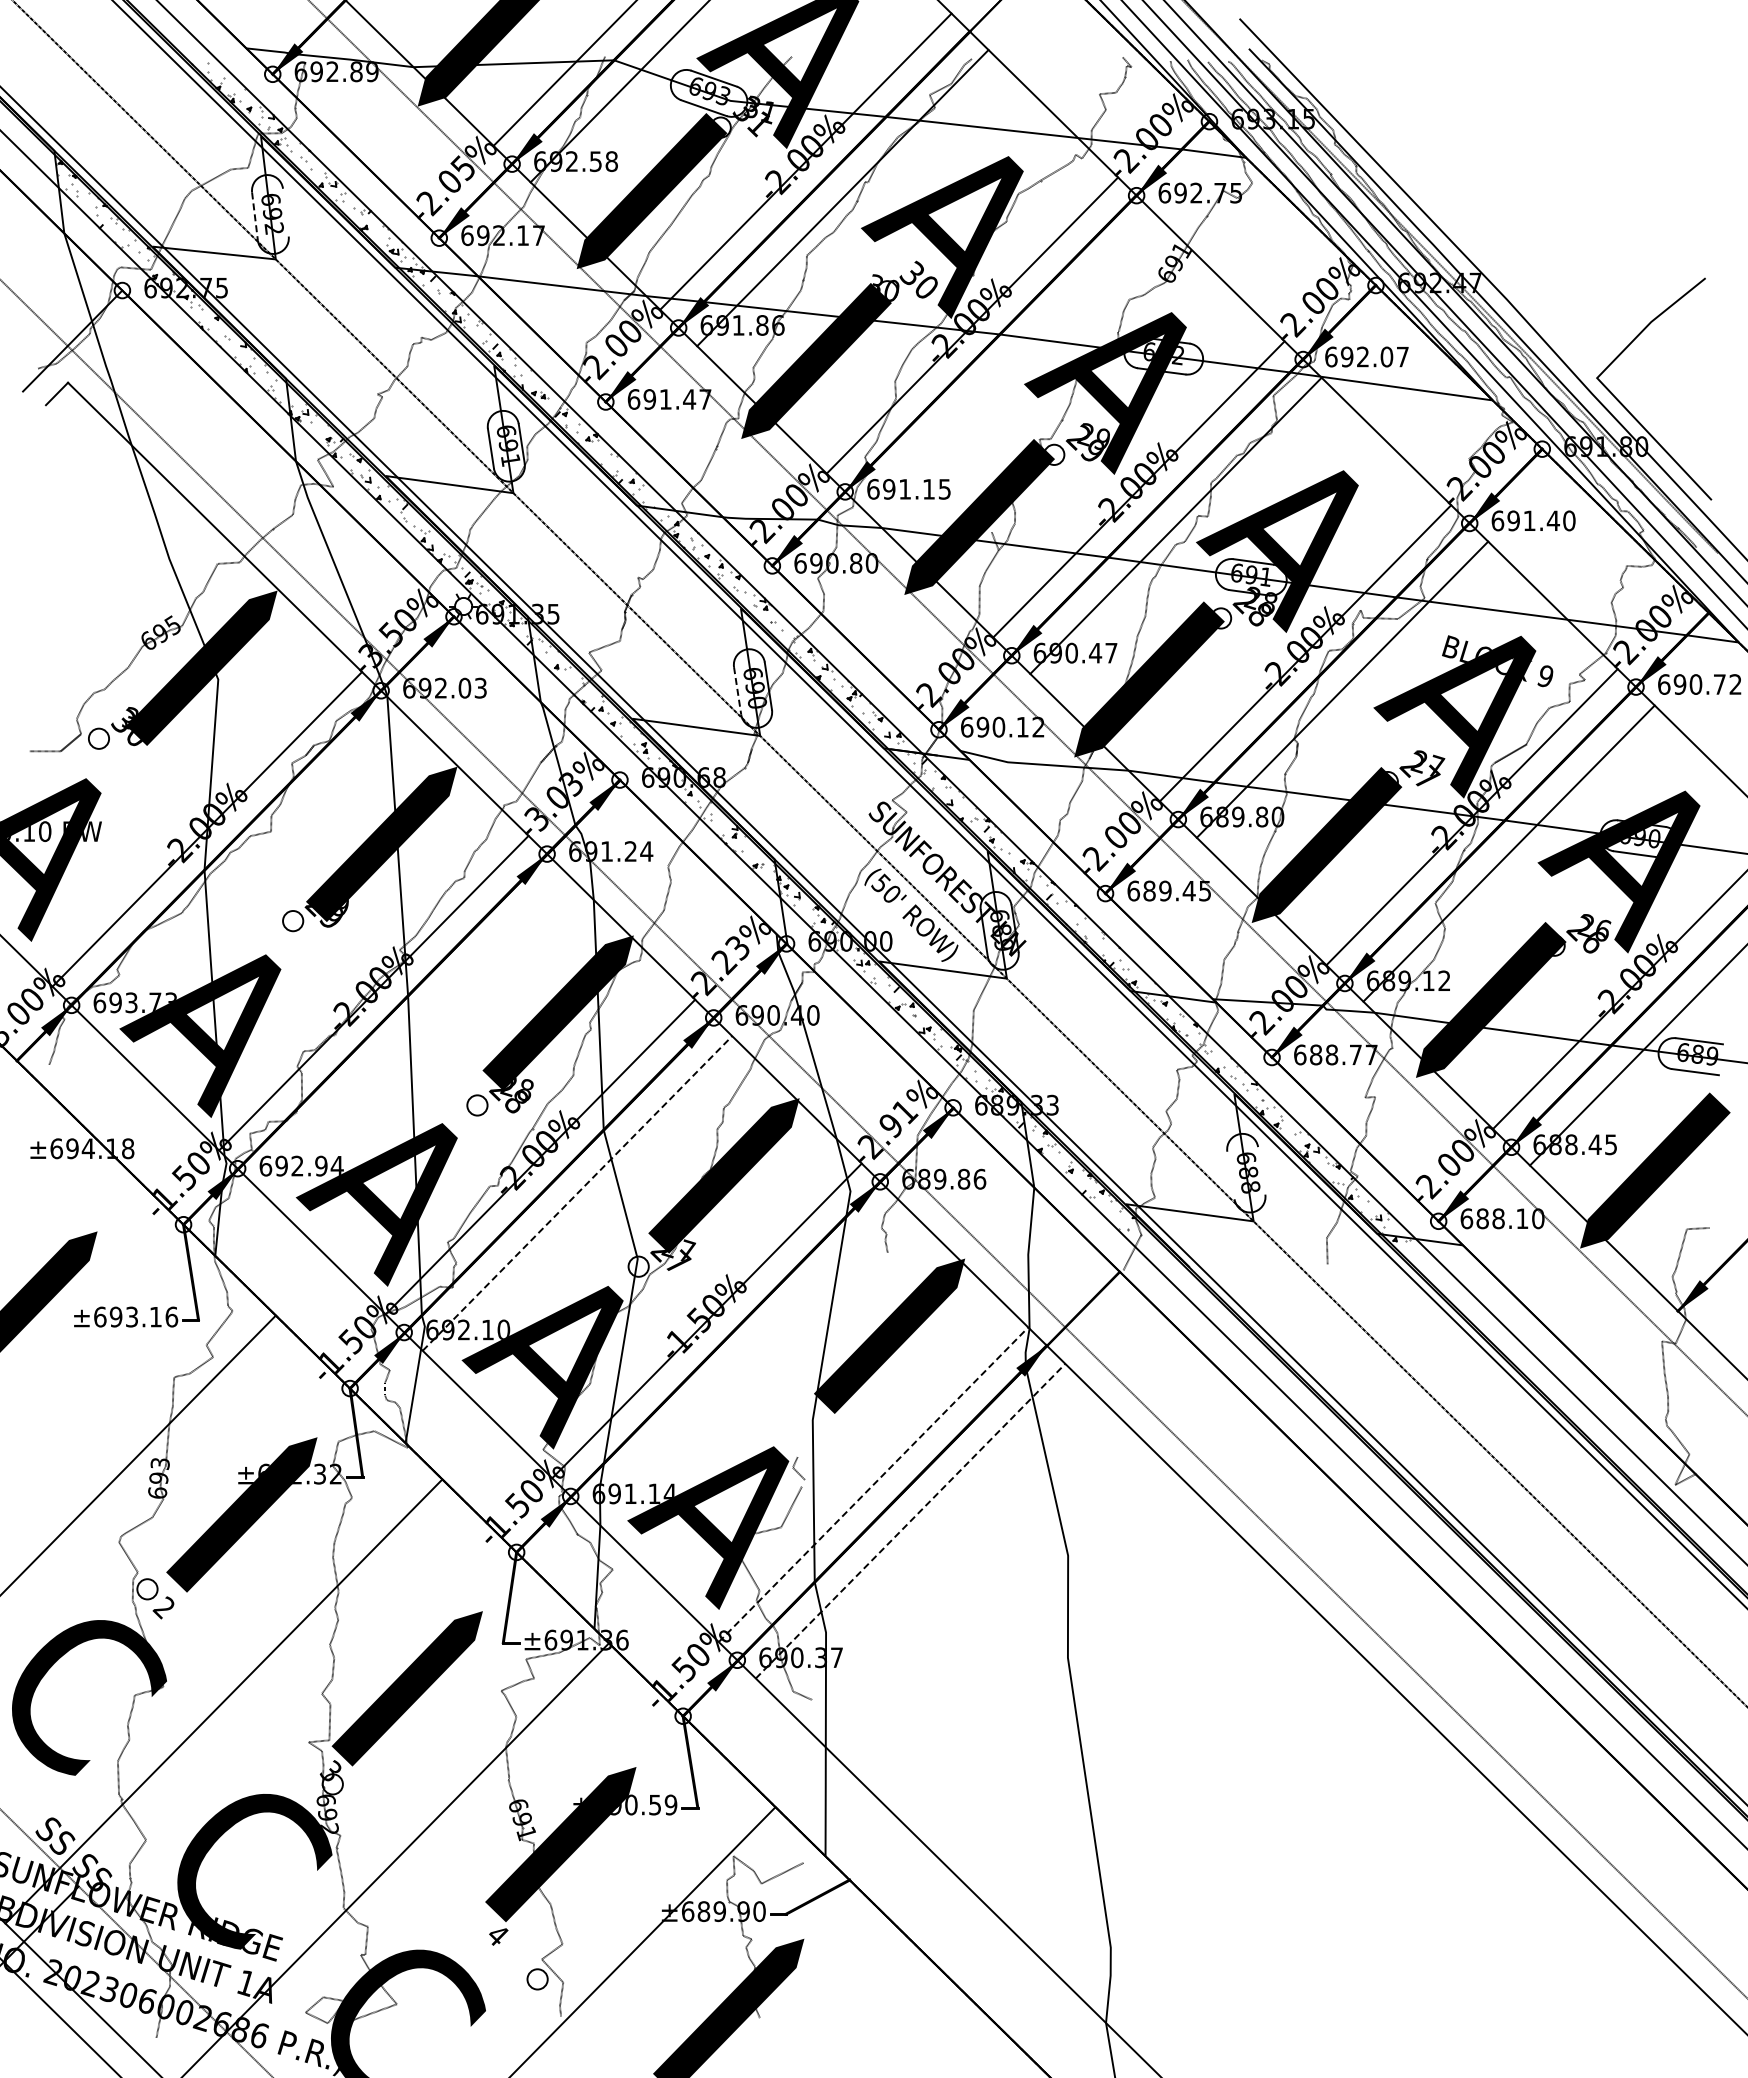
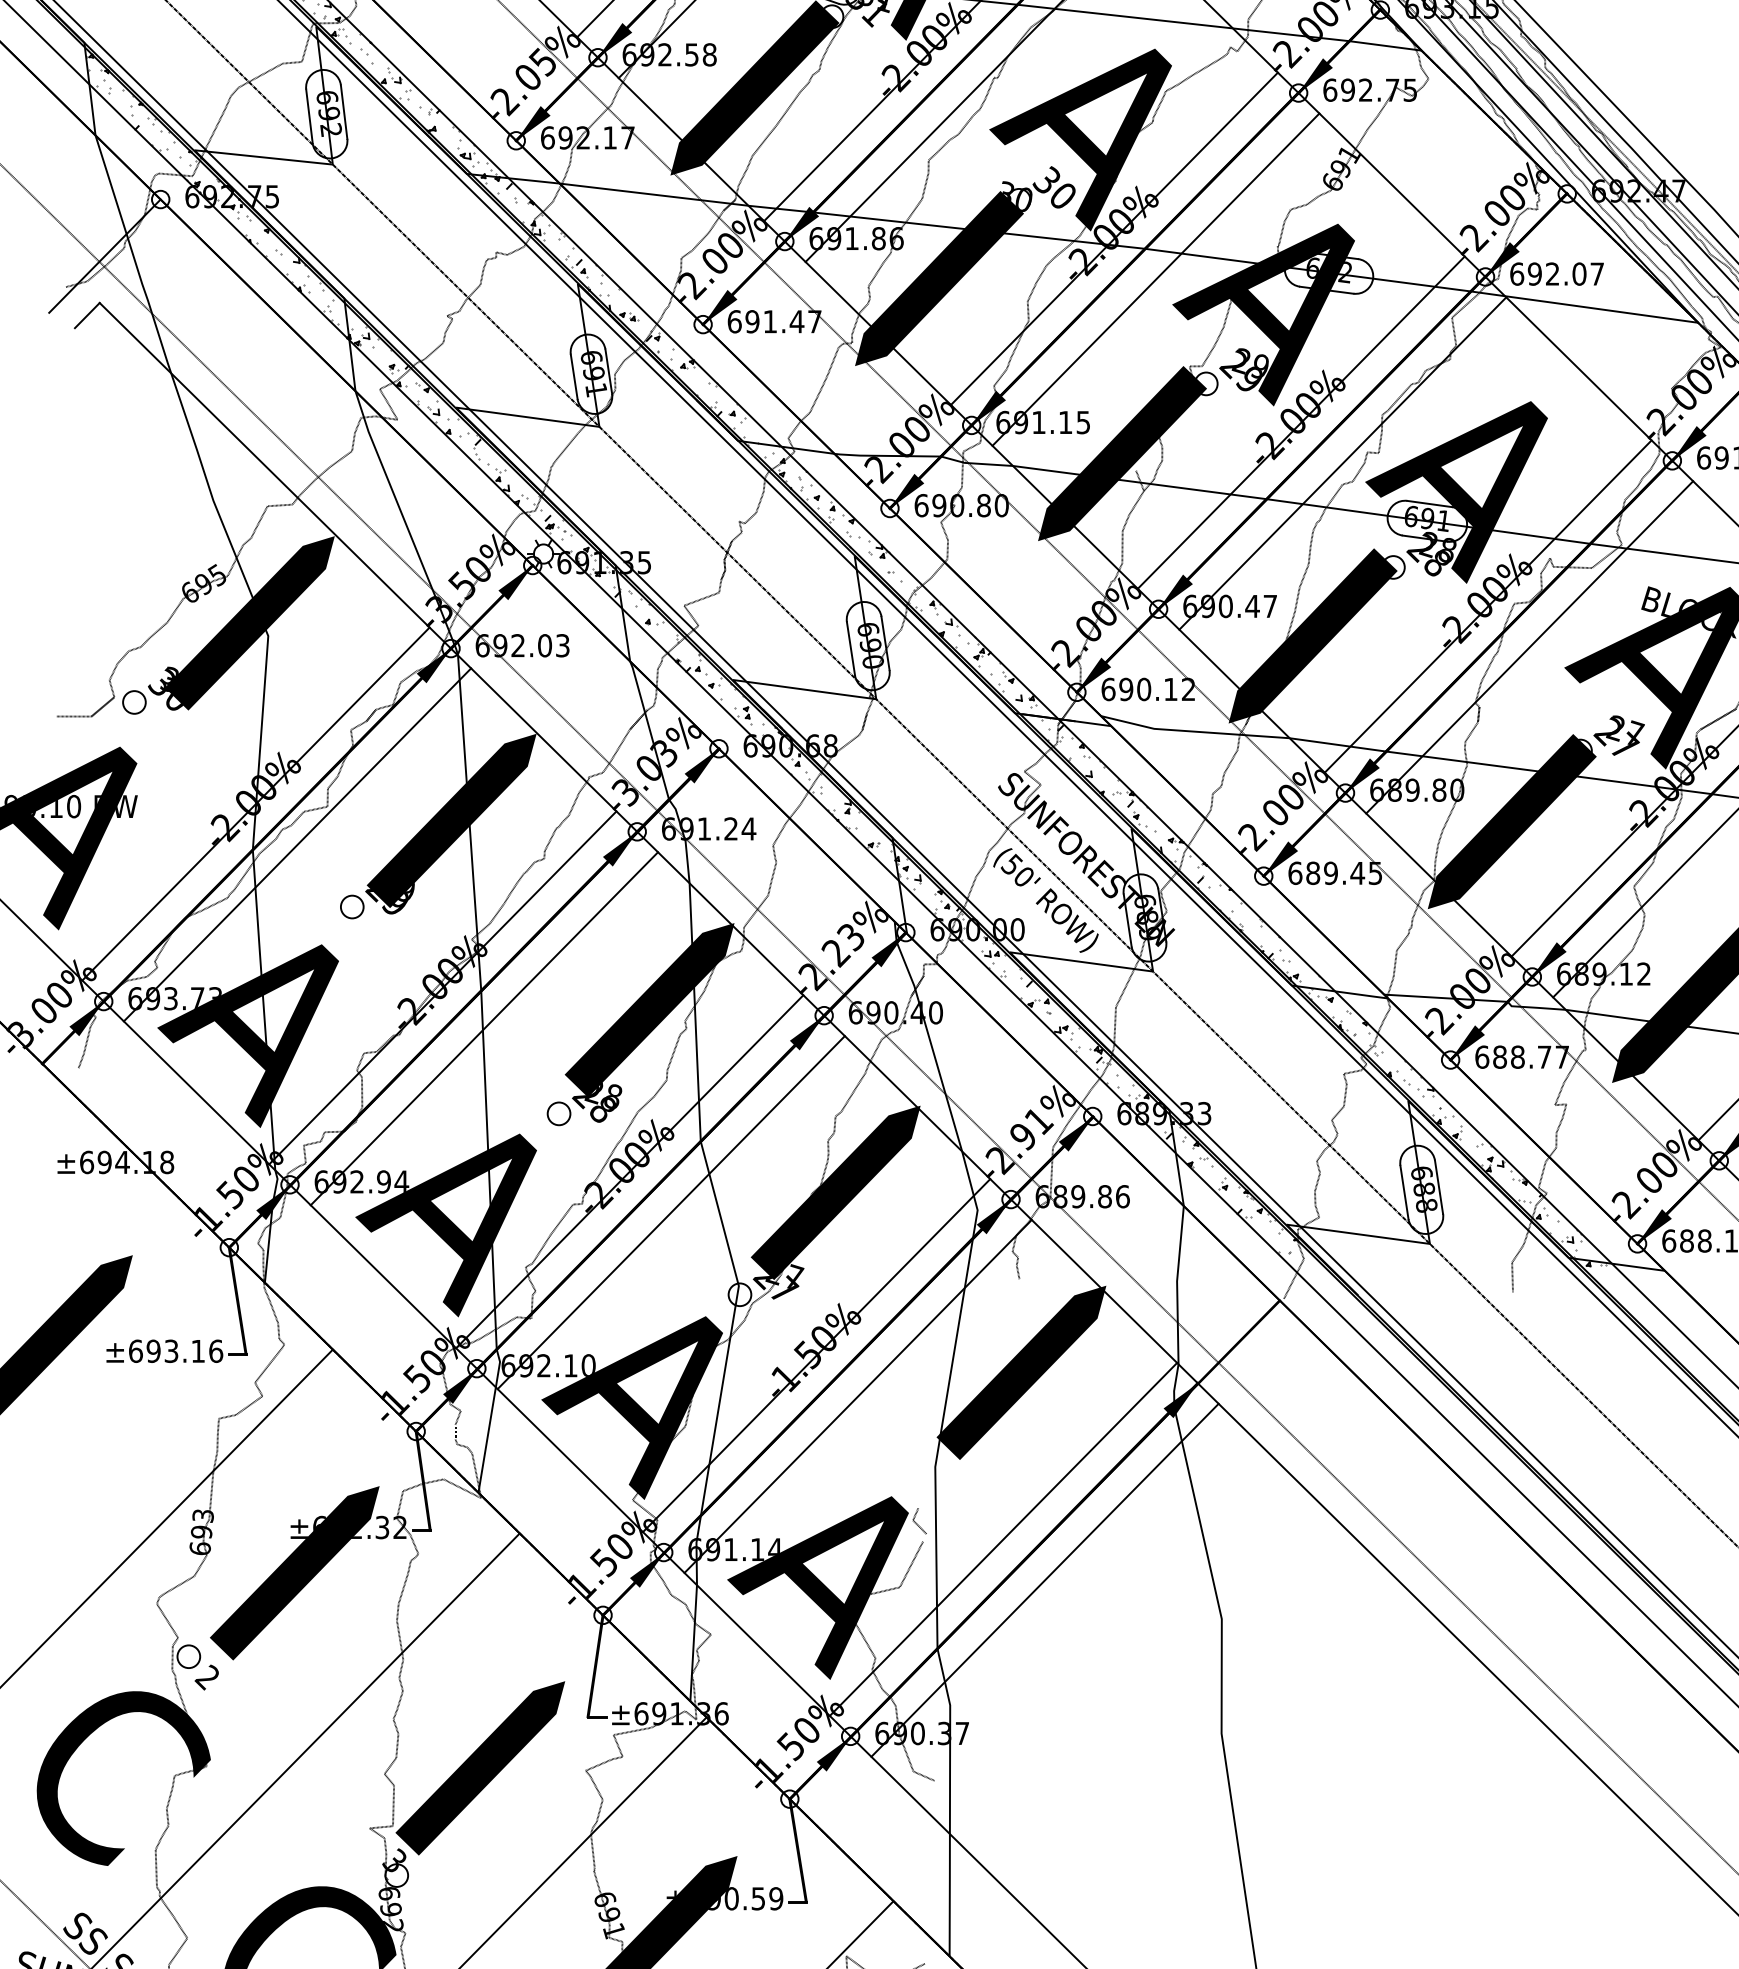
line: (285, 212) -> (343, 111), added
line: (255, 216) -> (310, 116), dashed -> solid
line: (1009, 361) -> (1156, 279), added
line: (737, 691) -> (850, 649), dashed -> solid
line: (244, 865) -> (297, 844), added
line: (410, 1029) -> (483, 1028), added
line: (1261, 1170) -> (1438, 1186), added
line: (1230, 1175) -> (1403, 1192), added
line: (577, 1193) -> (671, 1212), dashed -> solid
line: (743, 1357) -> (857, 1396), added
line: (873, 1484) -> (1003, 1539), dashed -> solid
line: (910, 1521) -> (1044, 1580), dashed -> solid

